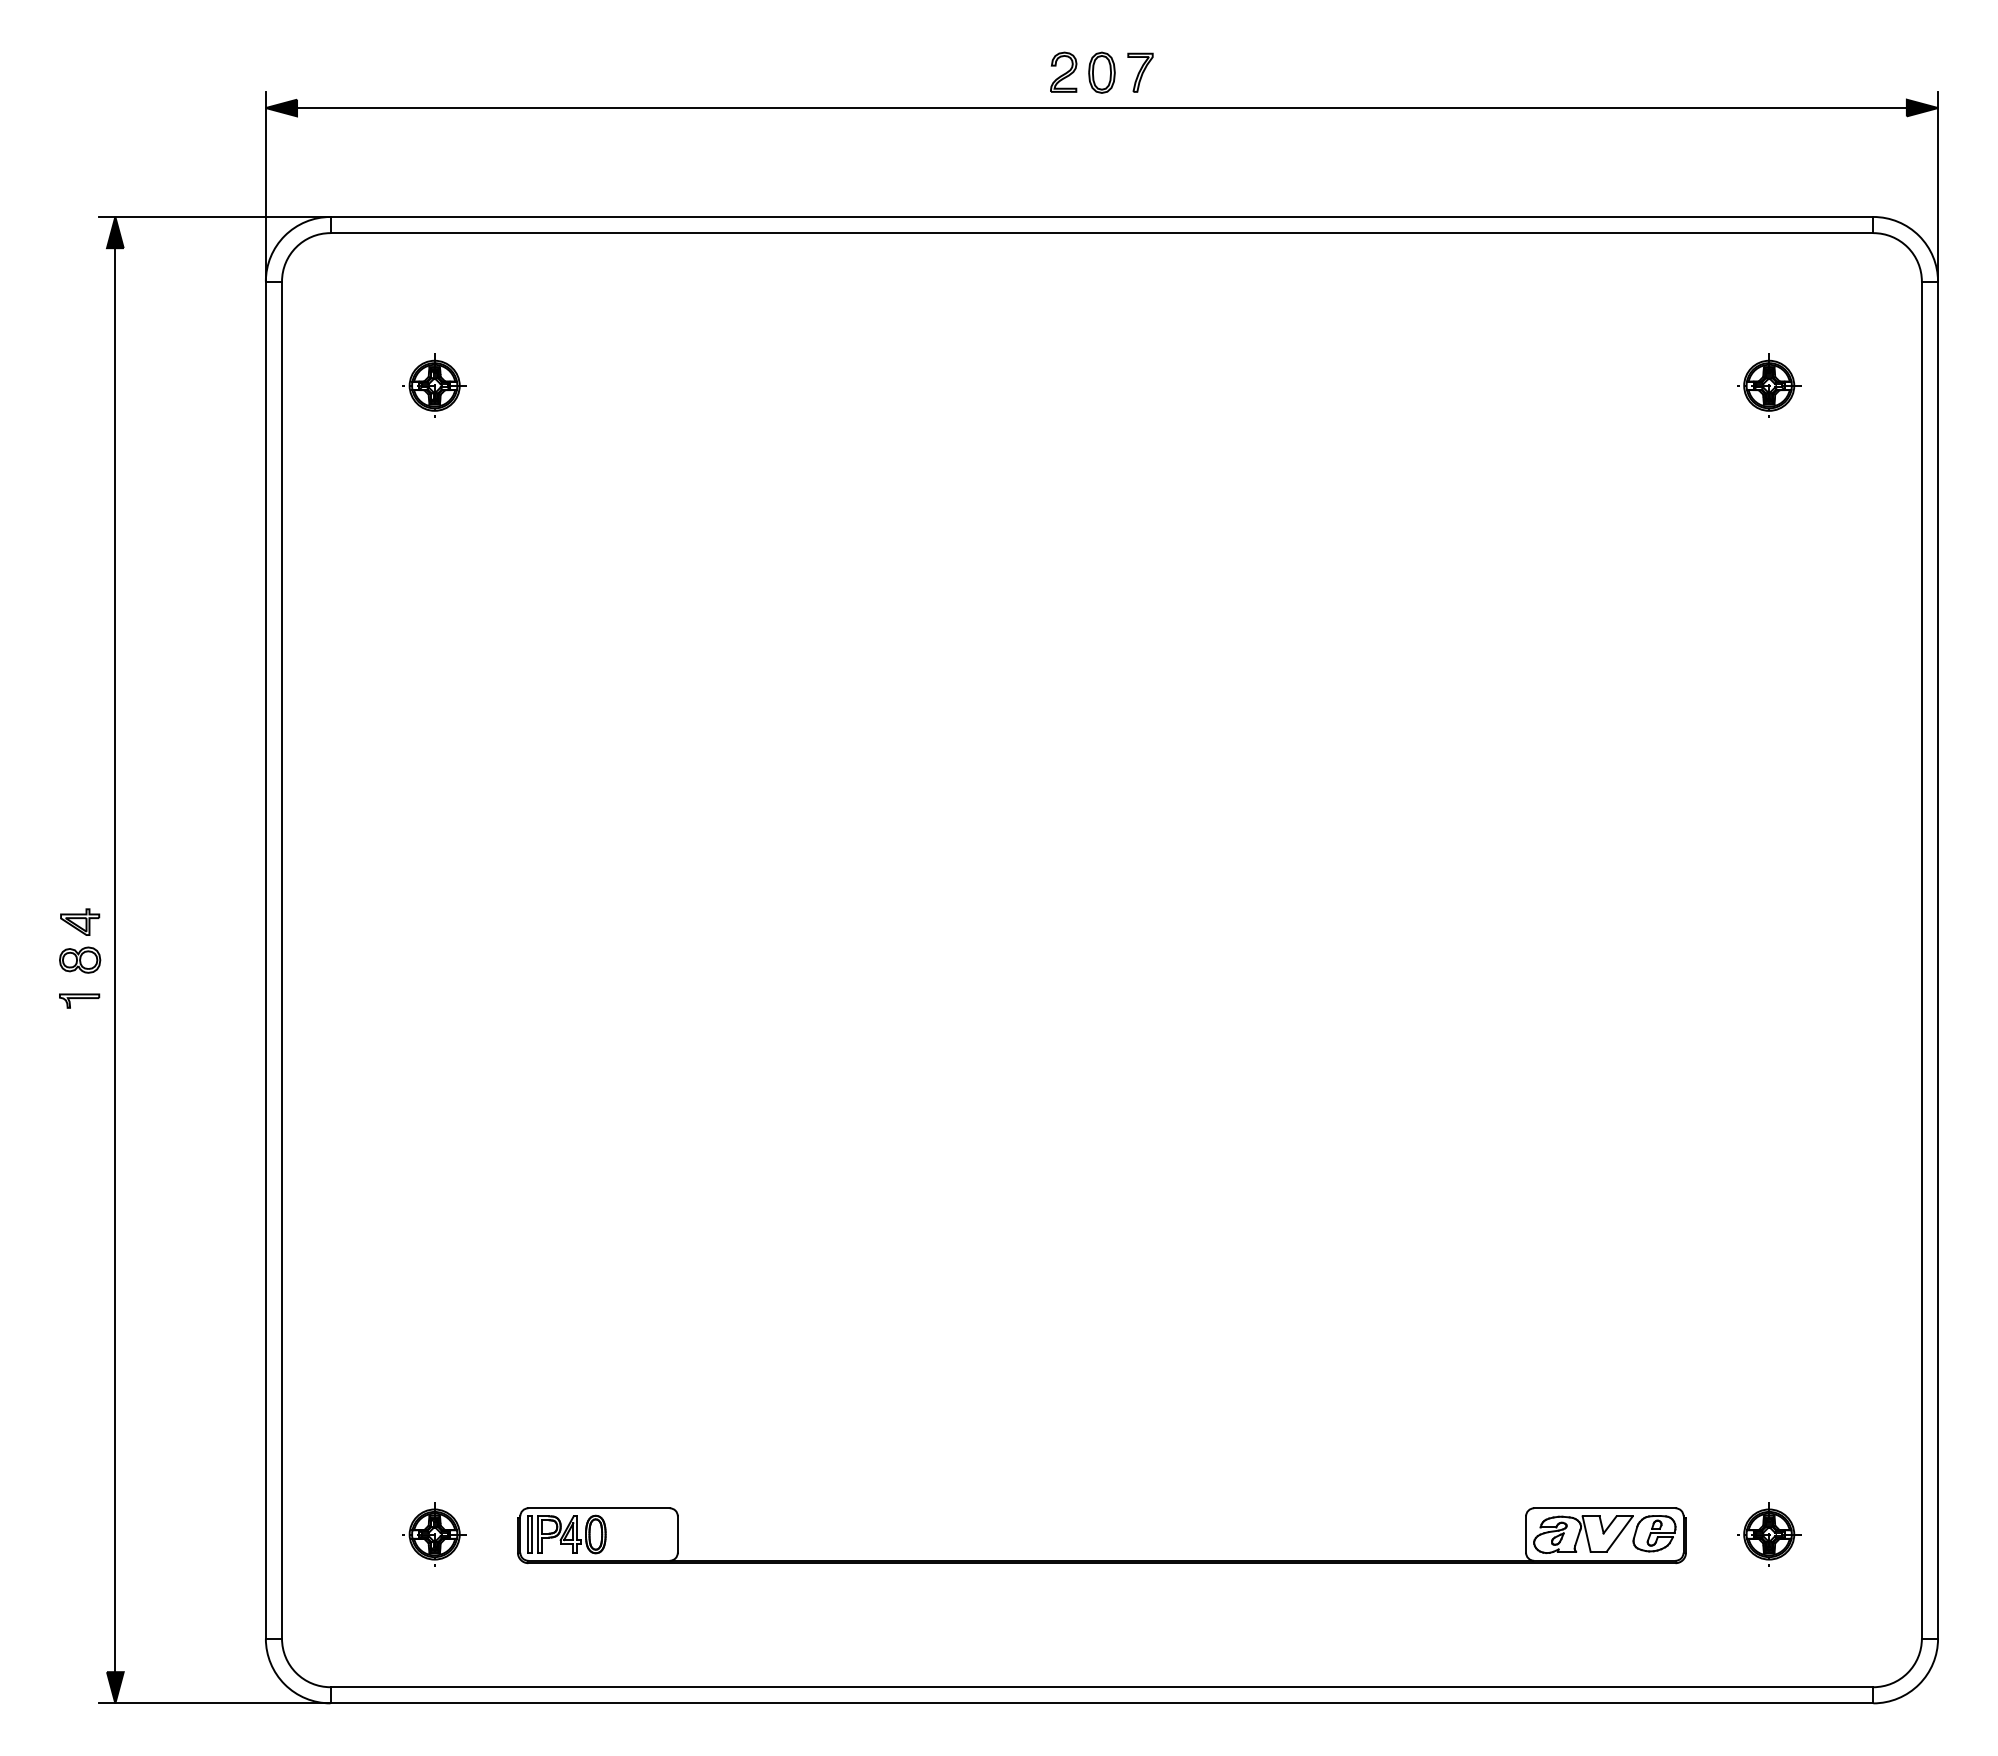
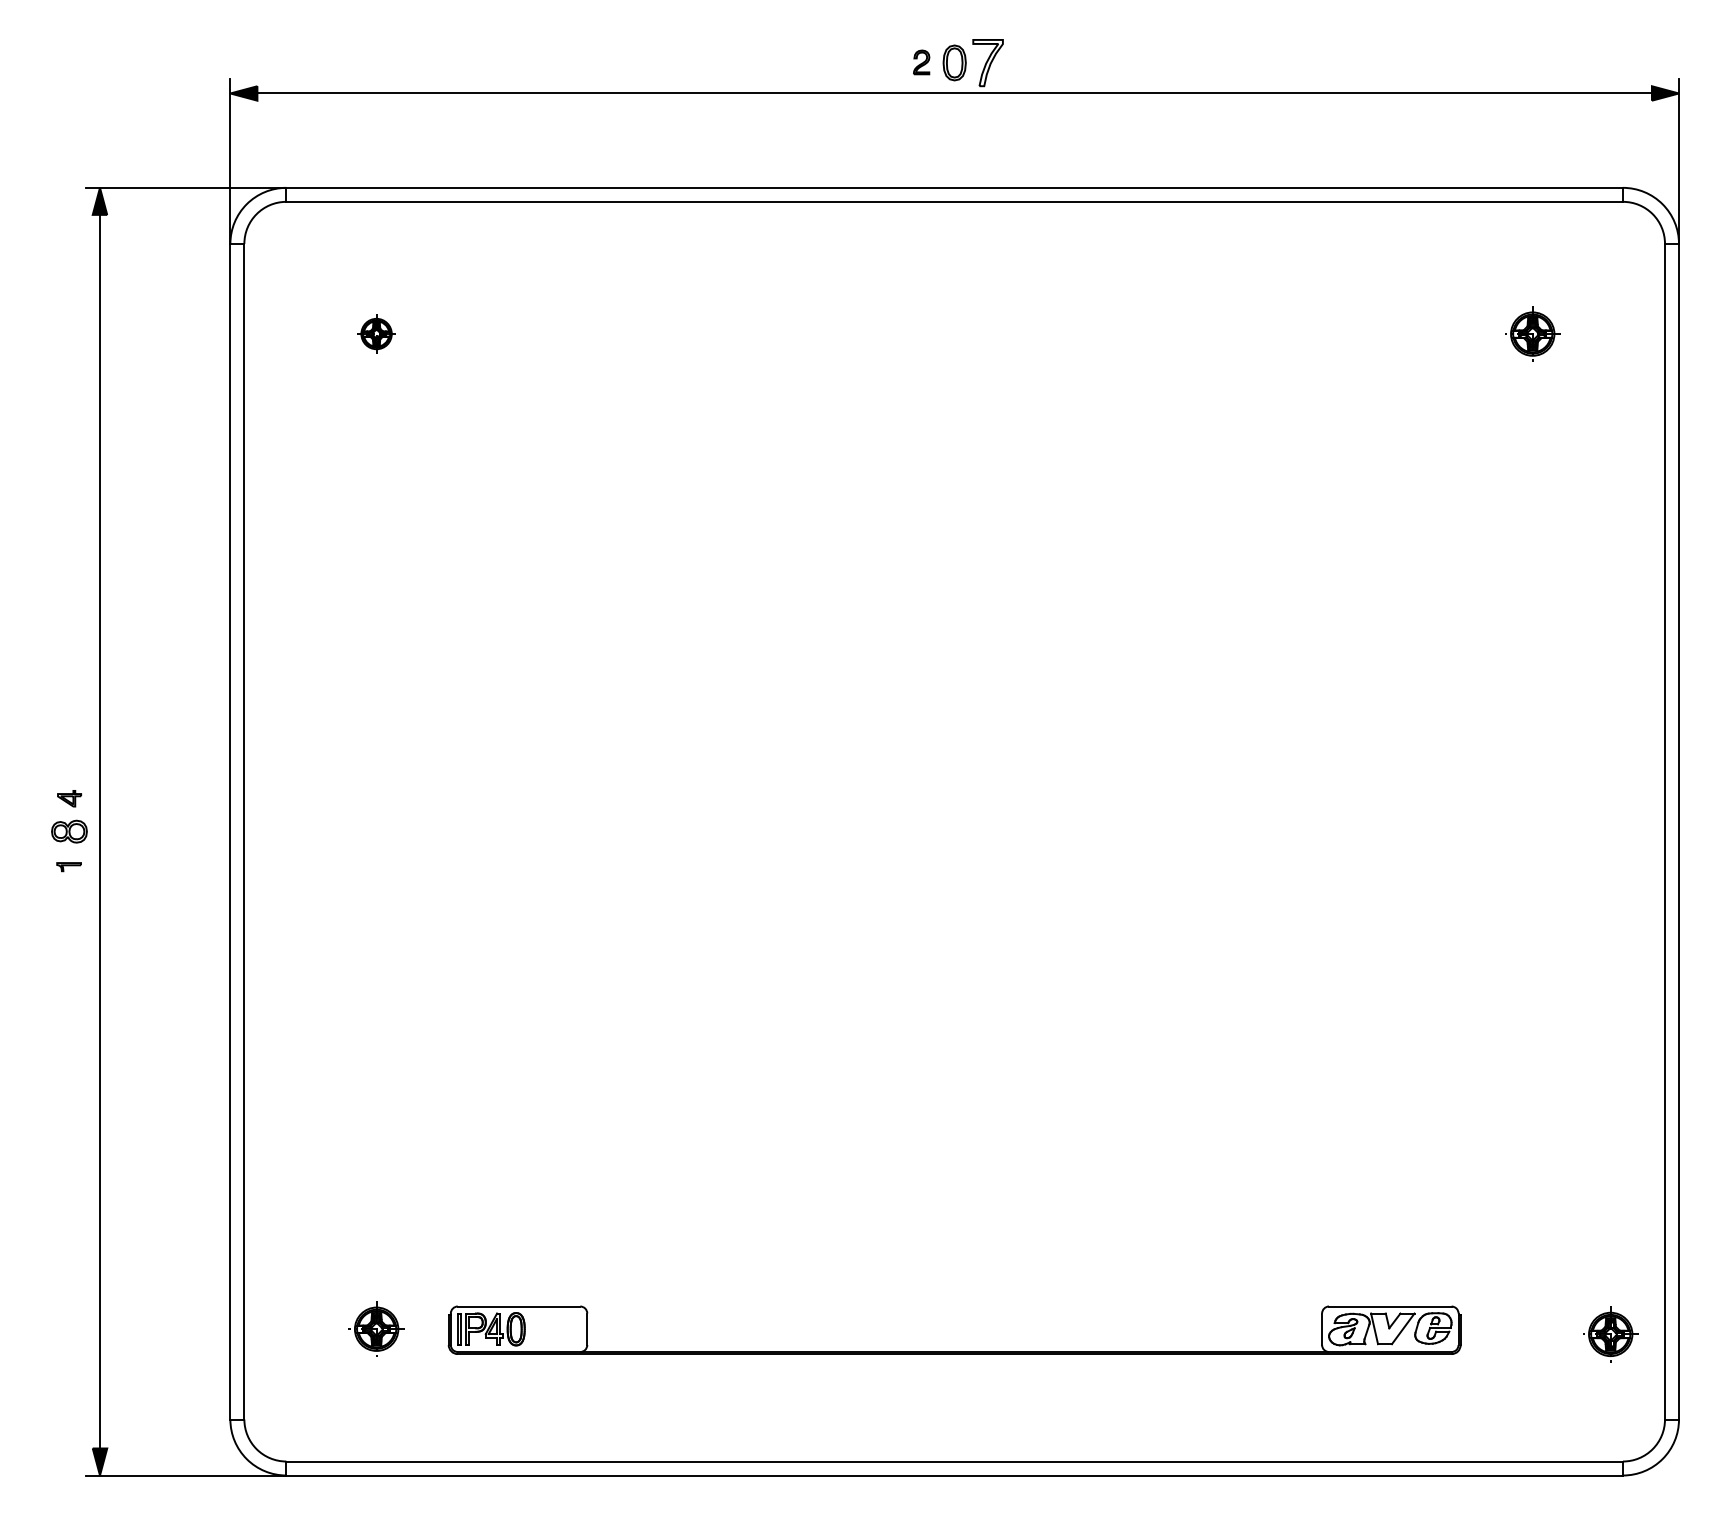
part: (1063, 71) -> (921, 61), size x0.7
part: (1140, 72) -> (988, 62), size x1.4
part: (434, 385) -> (376, 333), size x0.7
part: (80, 921) -> (69, 798), size x0.7
part: (79, 1000) -> (68, 866), size x0.7
part: (1769, 1534) -> (1610, 1334), moved

